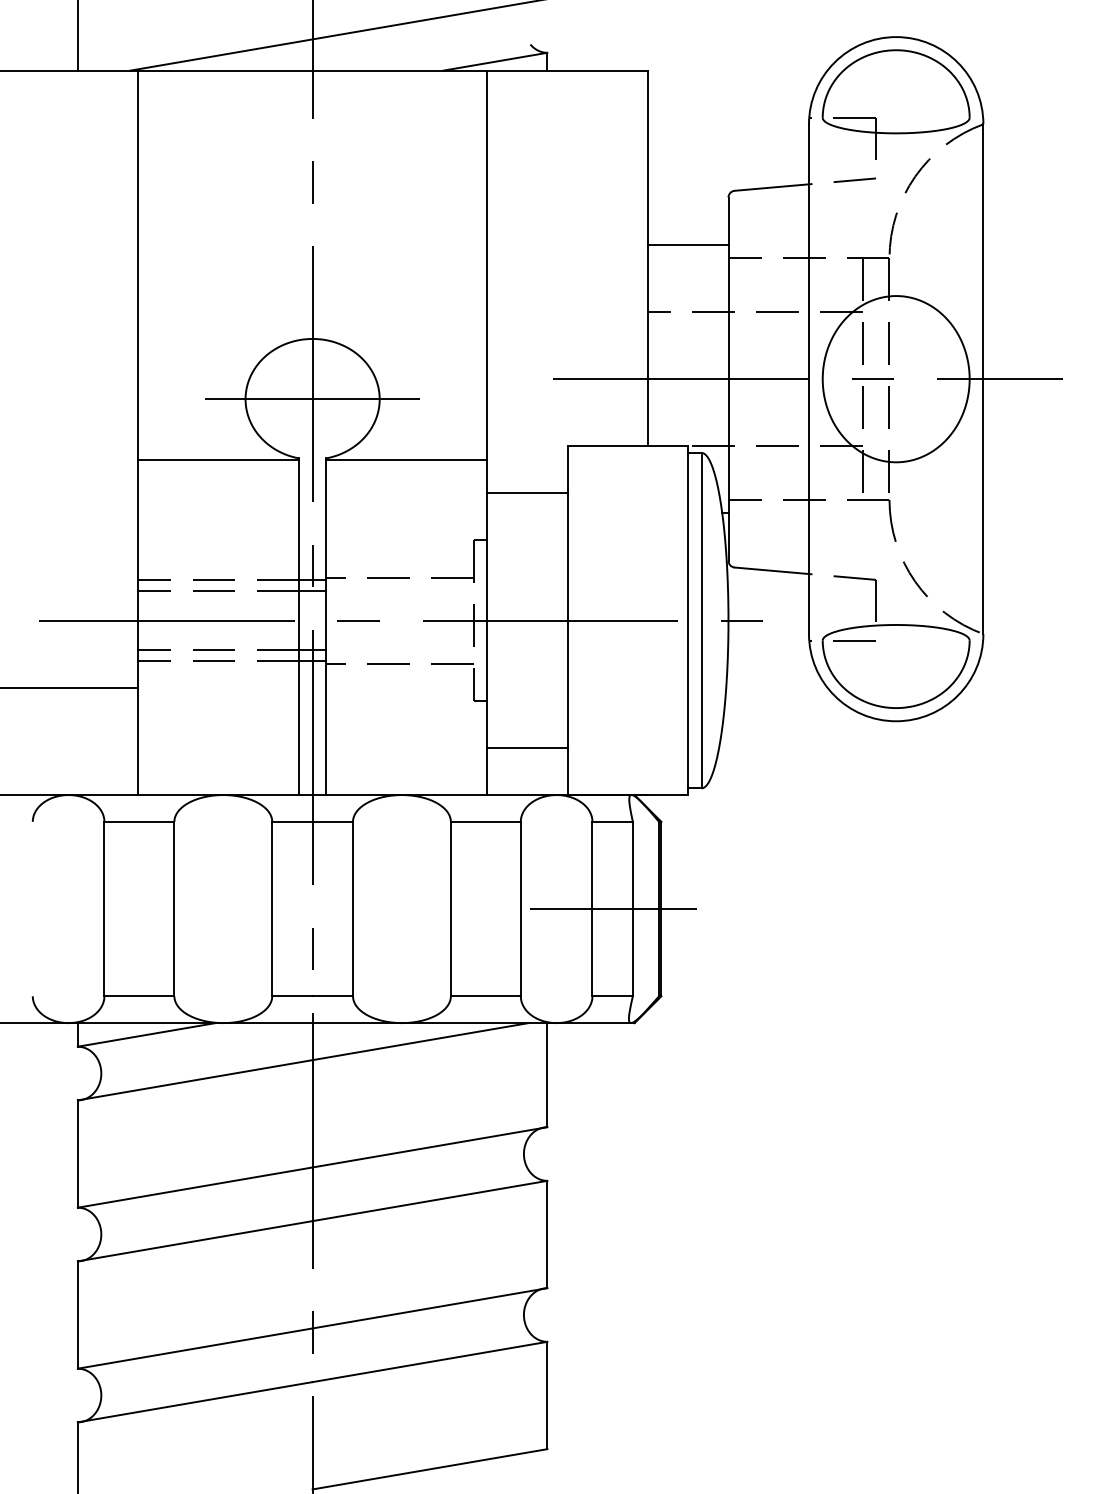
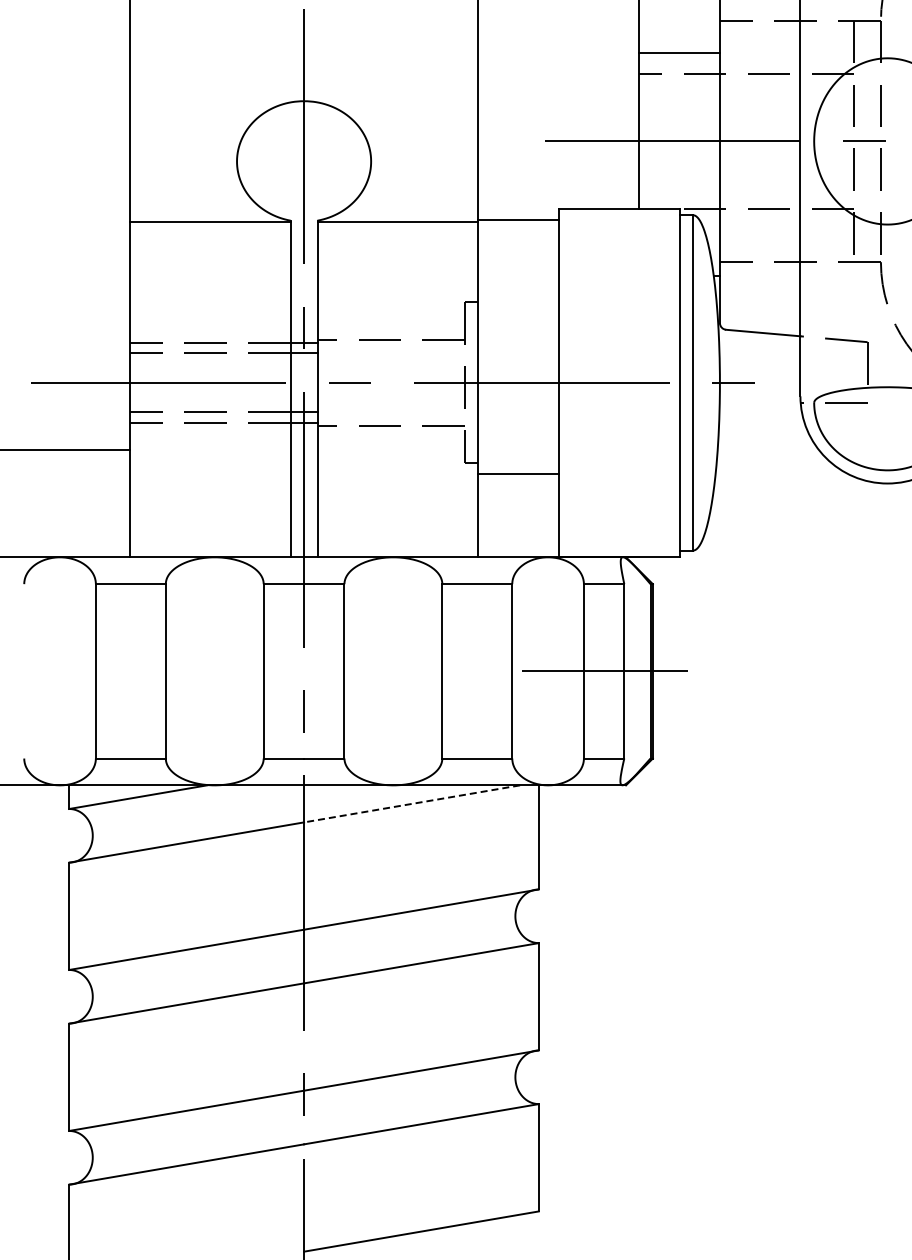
line: (688, 245) -> (679, 53), moved
line: (312, 399) -> (303, 161), removed
line: (527, 493) -> (518, 220), moved
line: (527, 748) -> (518, 474), moved
line: (420, 1041) -> (411, 803), solid -> dashed

